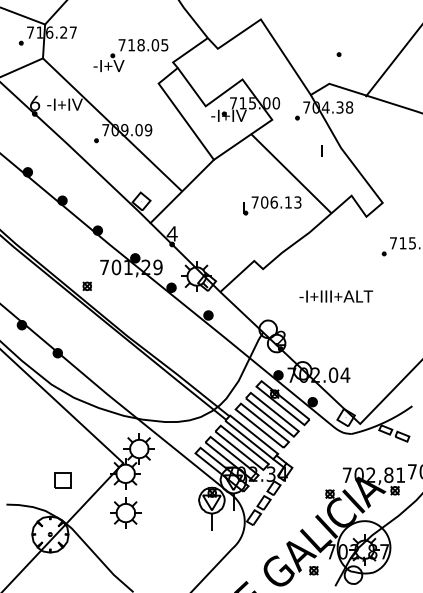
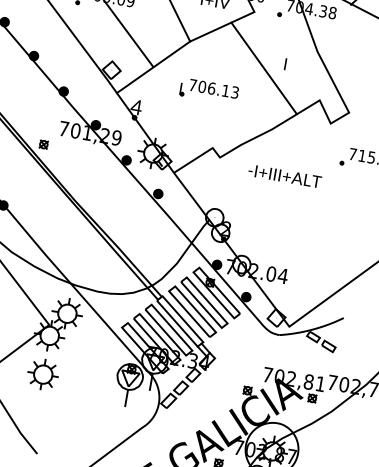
text: (321, 150) -> (285, 63), moved
part: (272, 205) -> (209, 91), moved
text: (336, 296) -> (285, 176), moved

